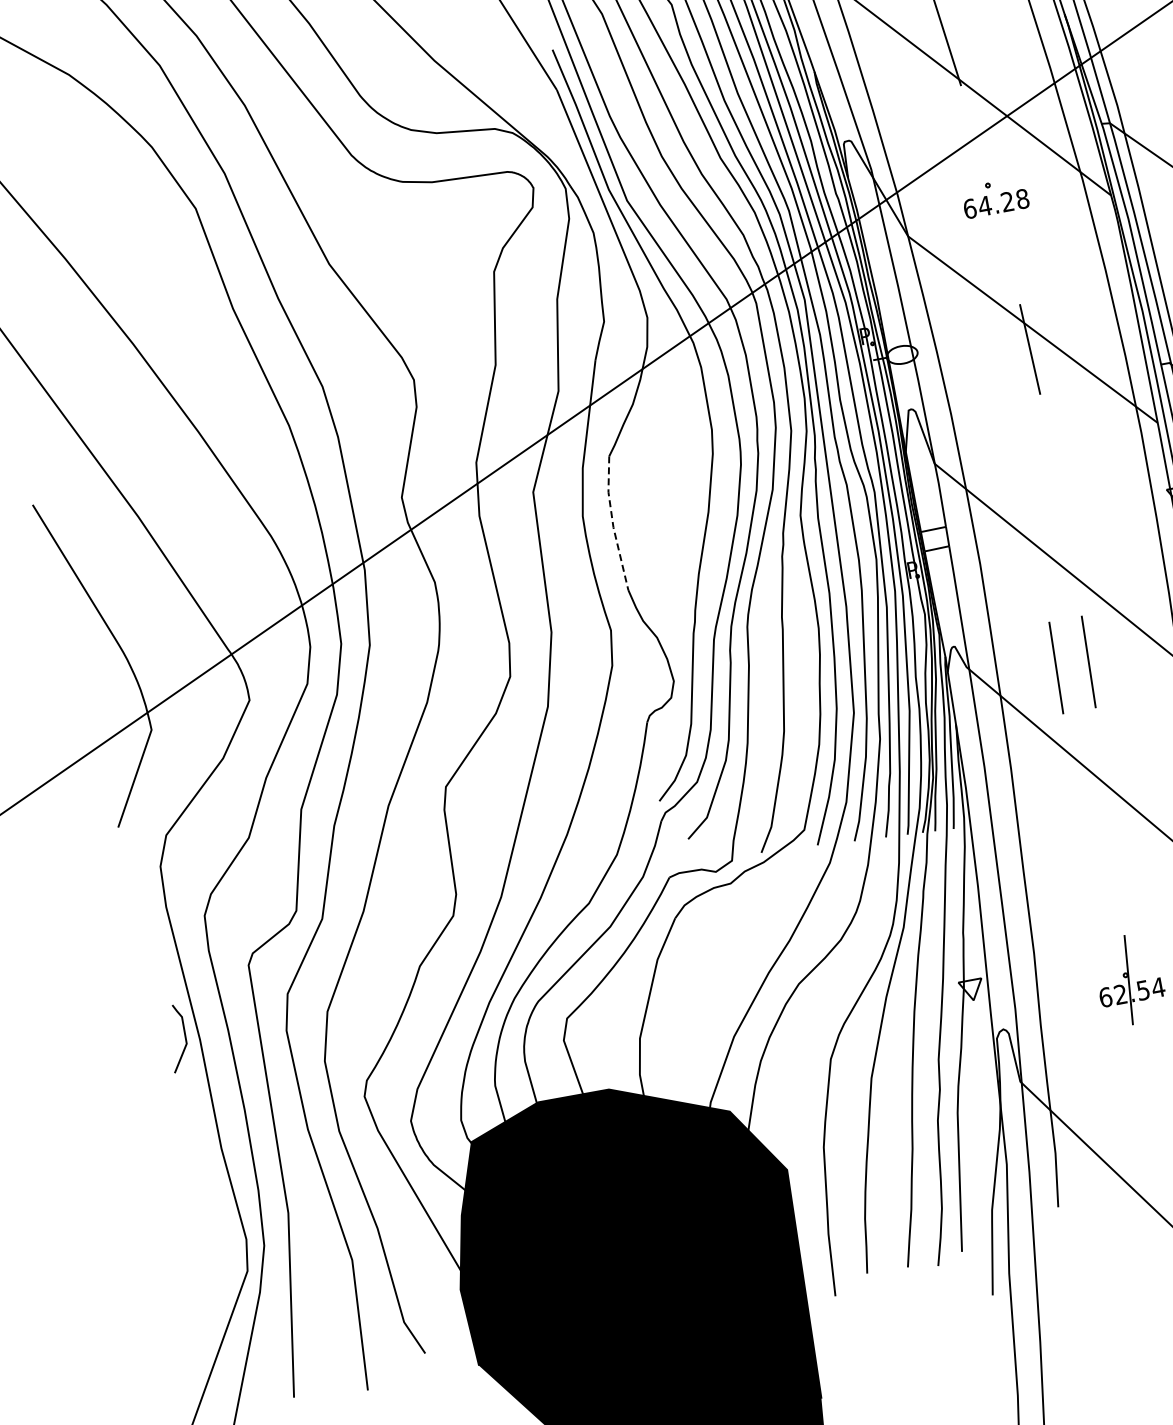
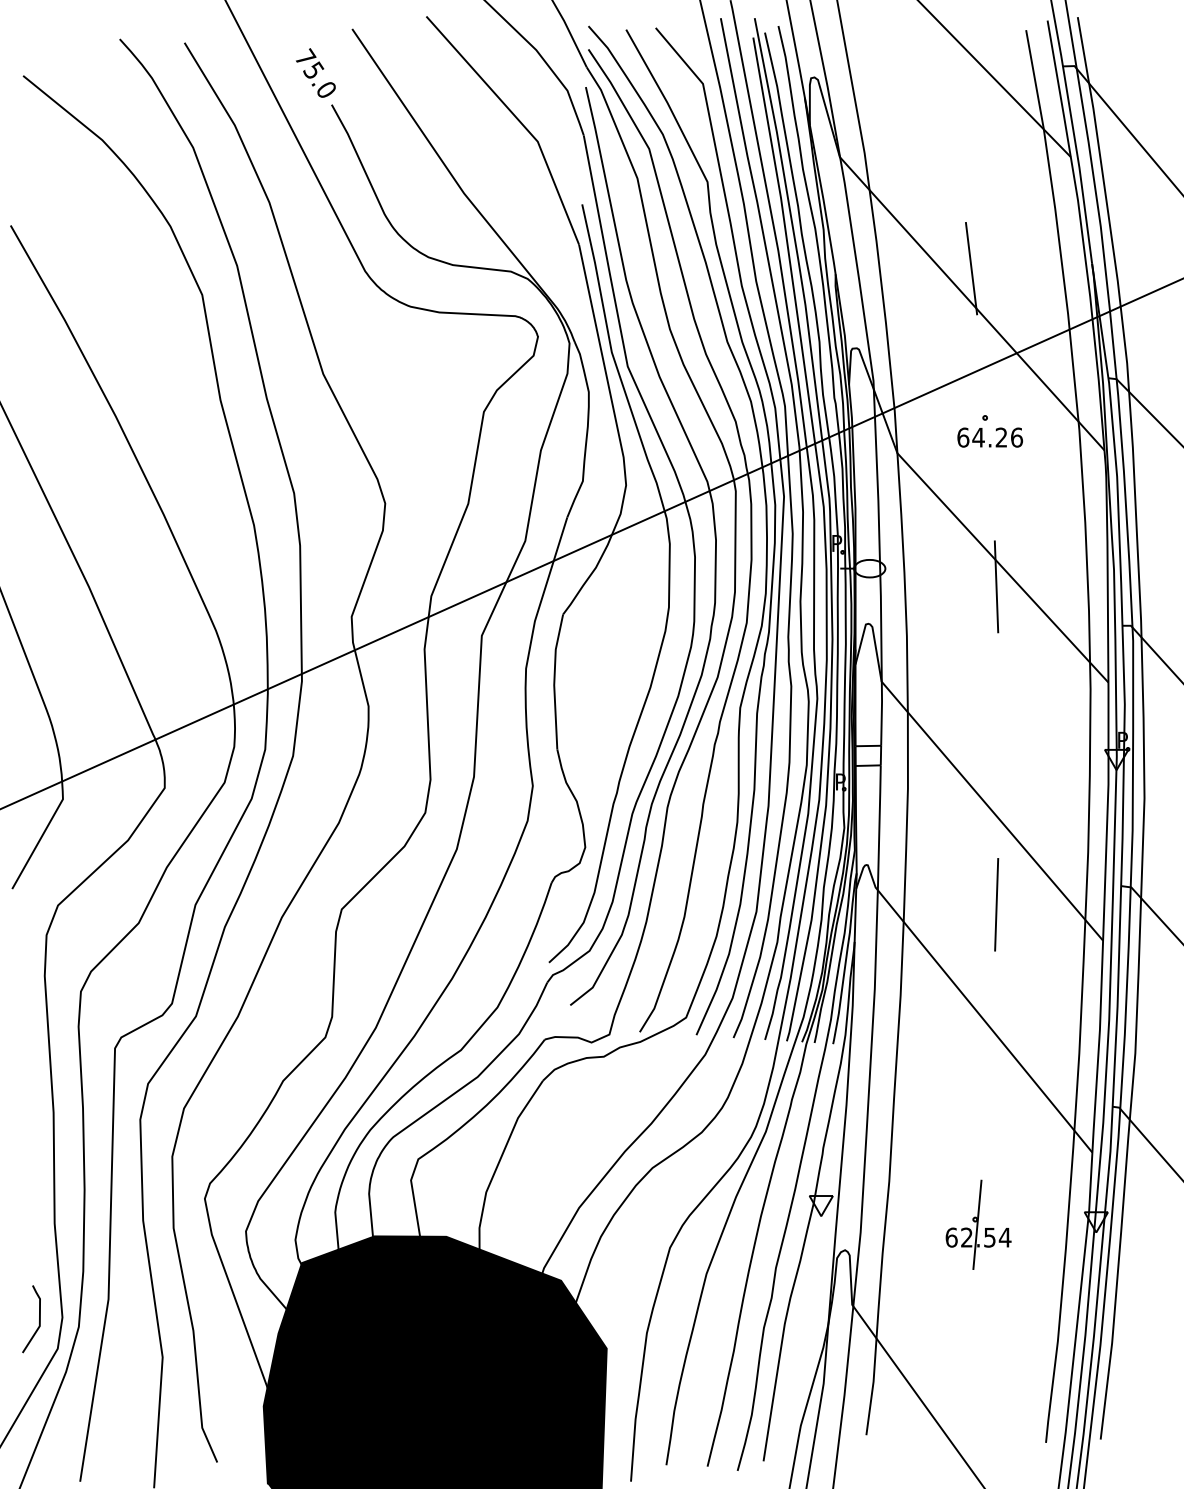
text: (1023, 198) -> (1017, 437), 64.28 -> 64.26
line: (613, 524) -> (554, 682), dashed -> solid
line: (1056, 667) -> (963, 904), removed
line: (185, 1037) -> (39, 1319), moved

